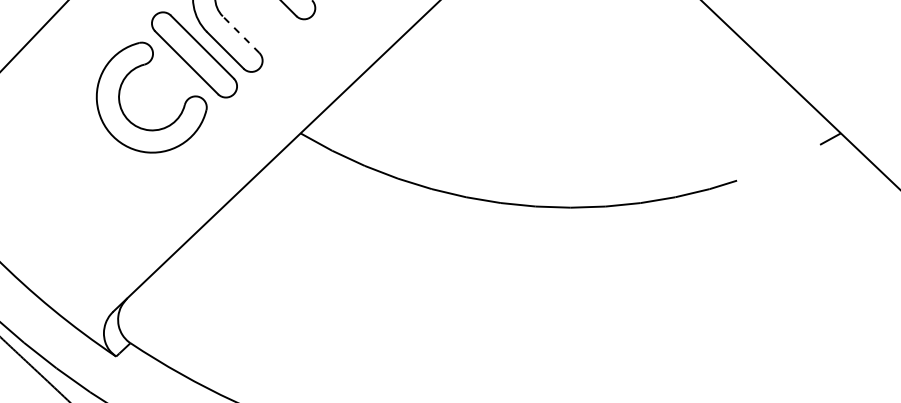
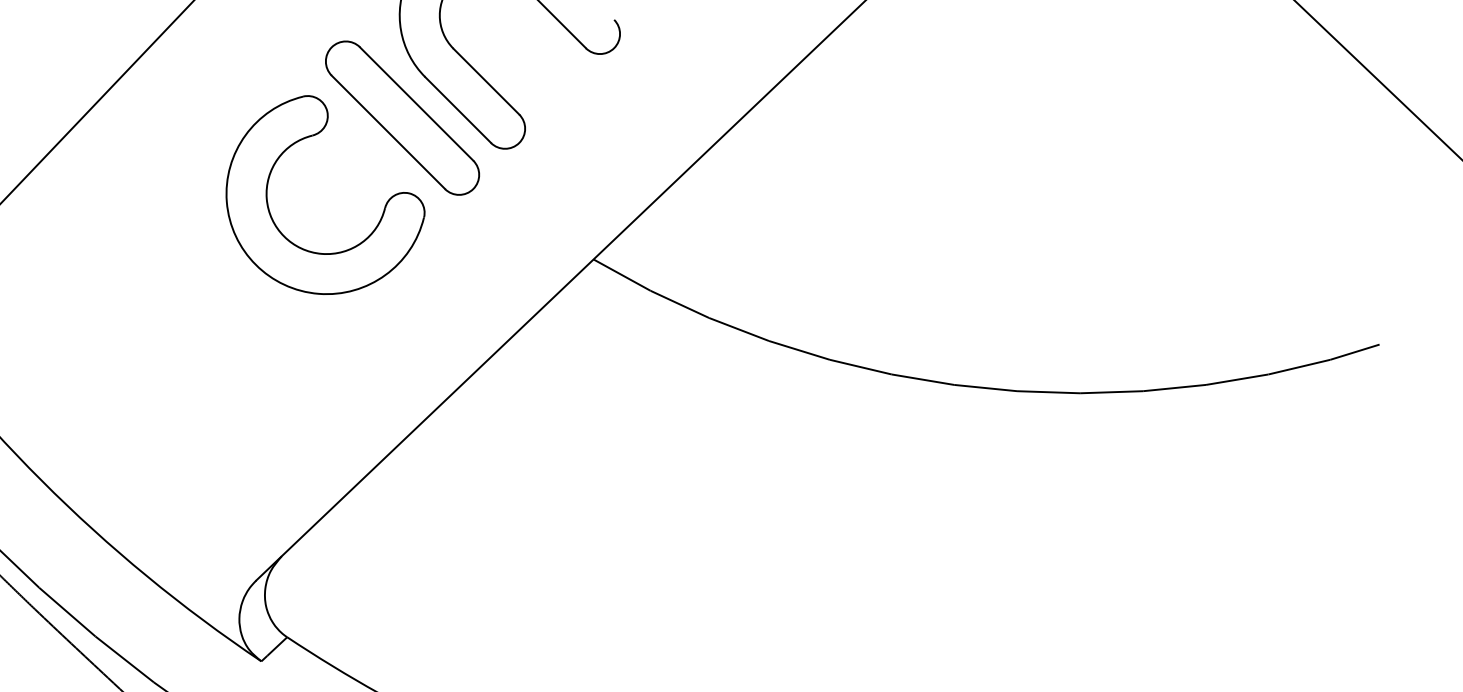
line: (241, 34) -> (487, 81), dashed -> solid

